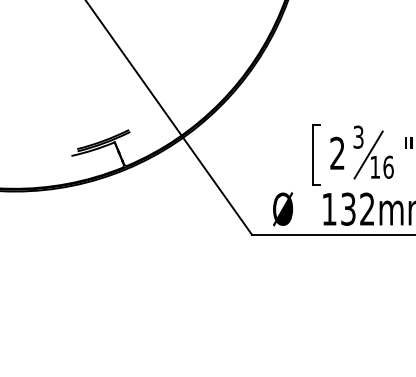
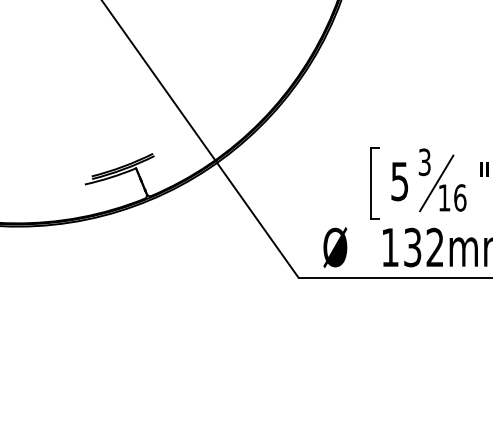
text: (337, 153) -> (399, 181), 2 -> 5

